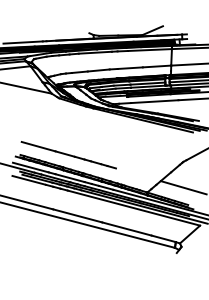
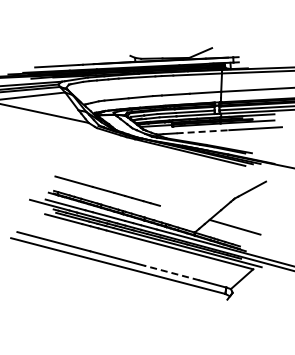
line: (155, 101) -> (203, 131), solid -> dashed
line: (126, 228) -> (171, 272), solid -> dashed

